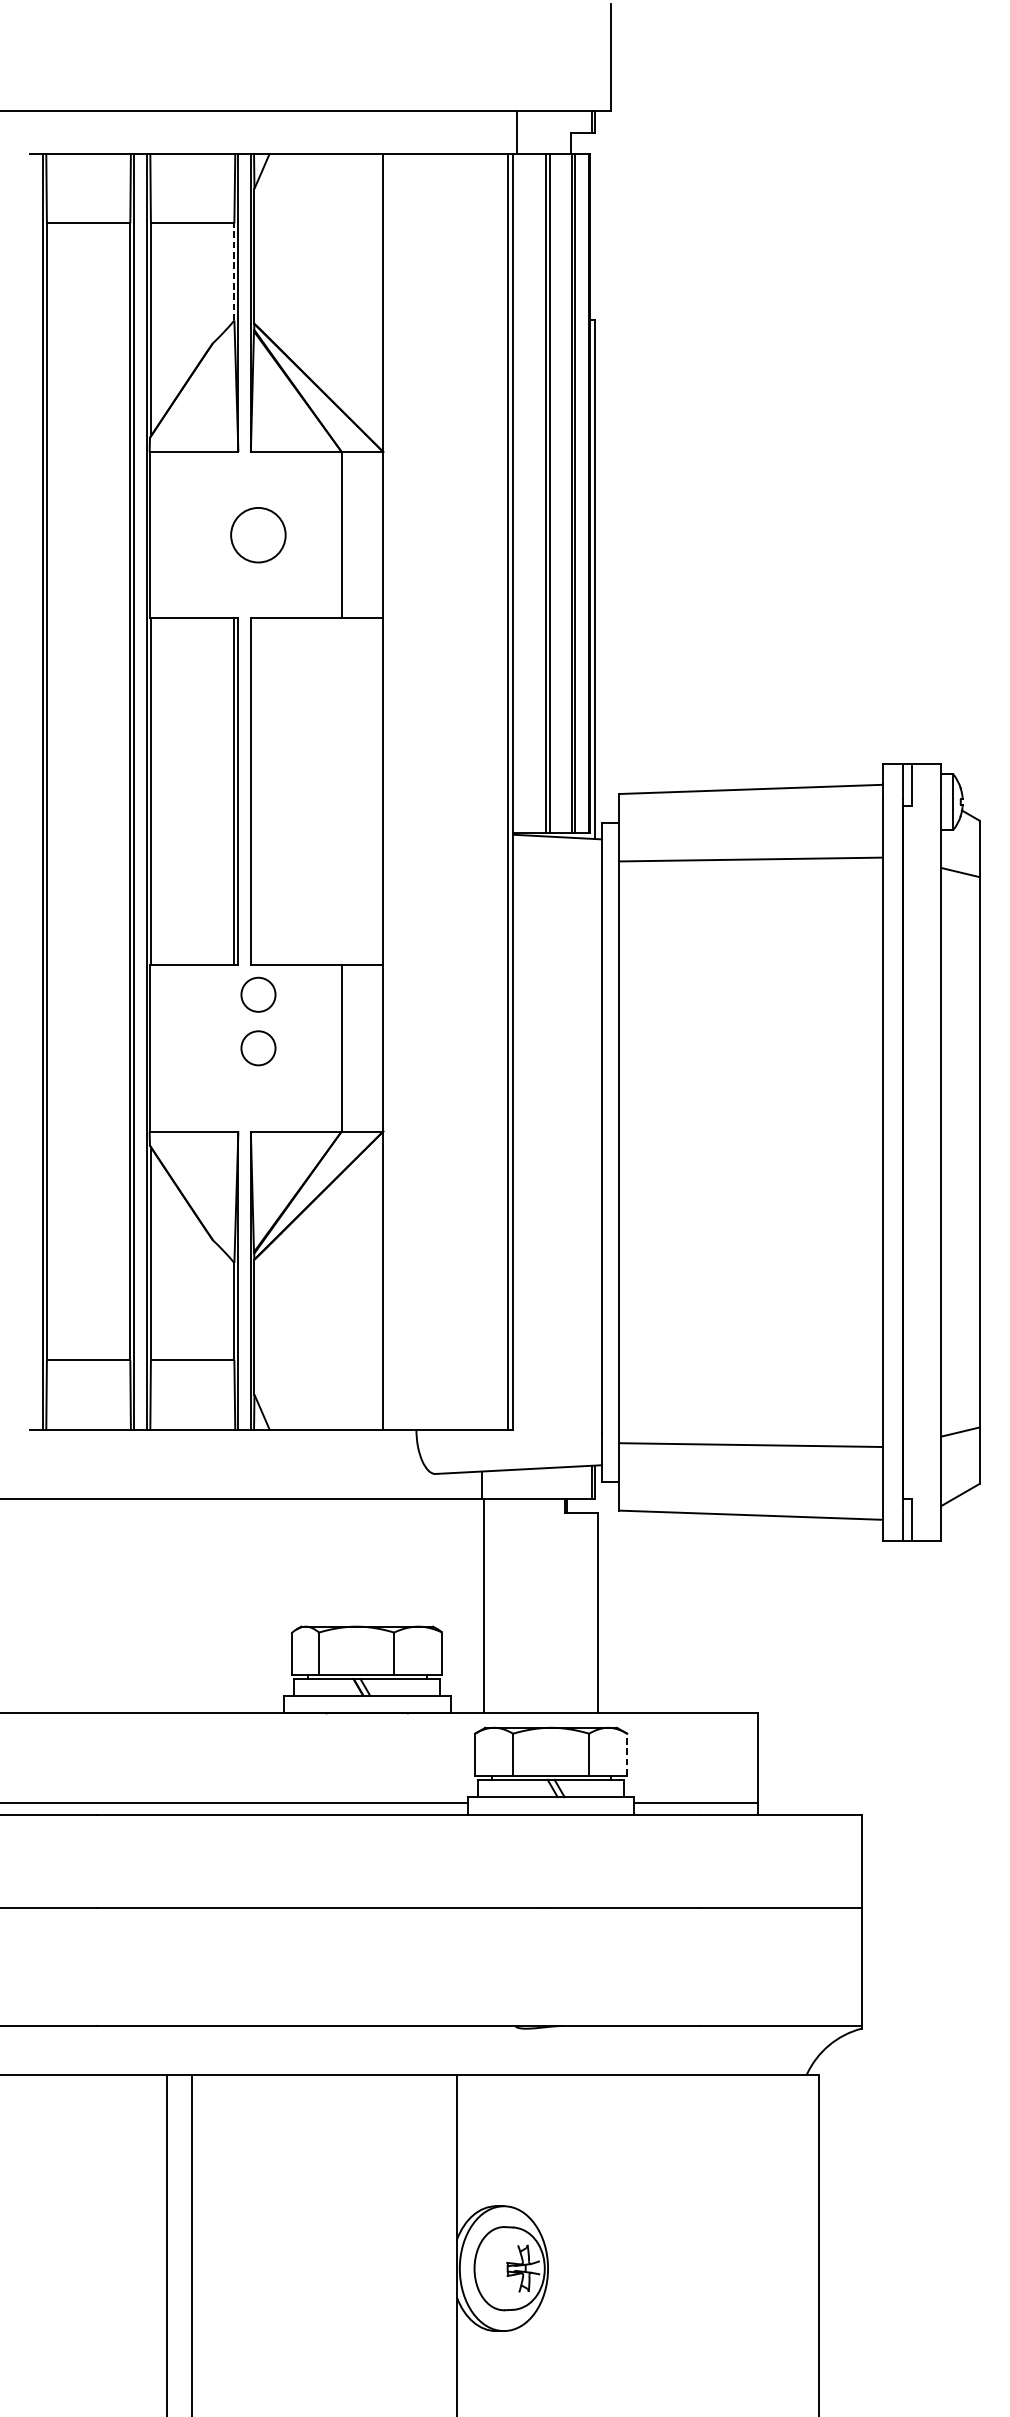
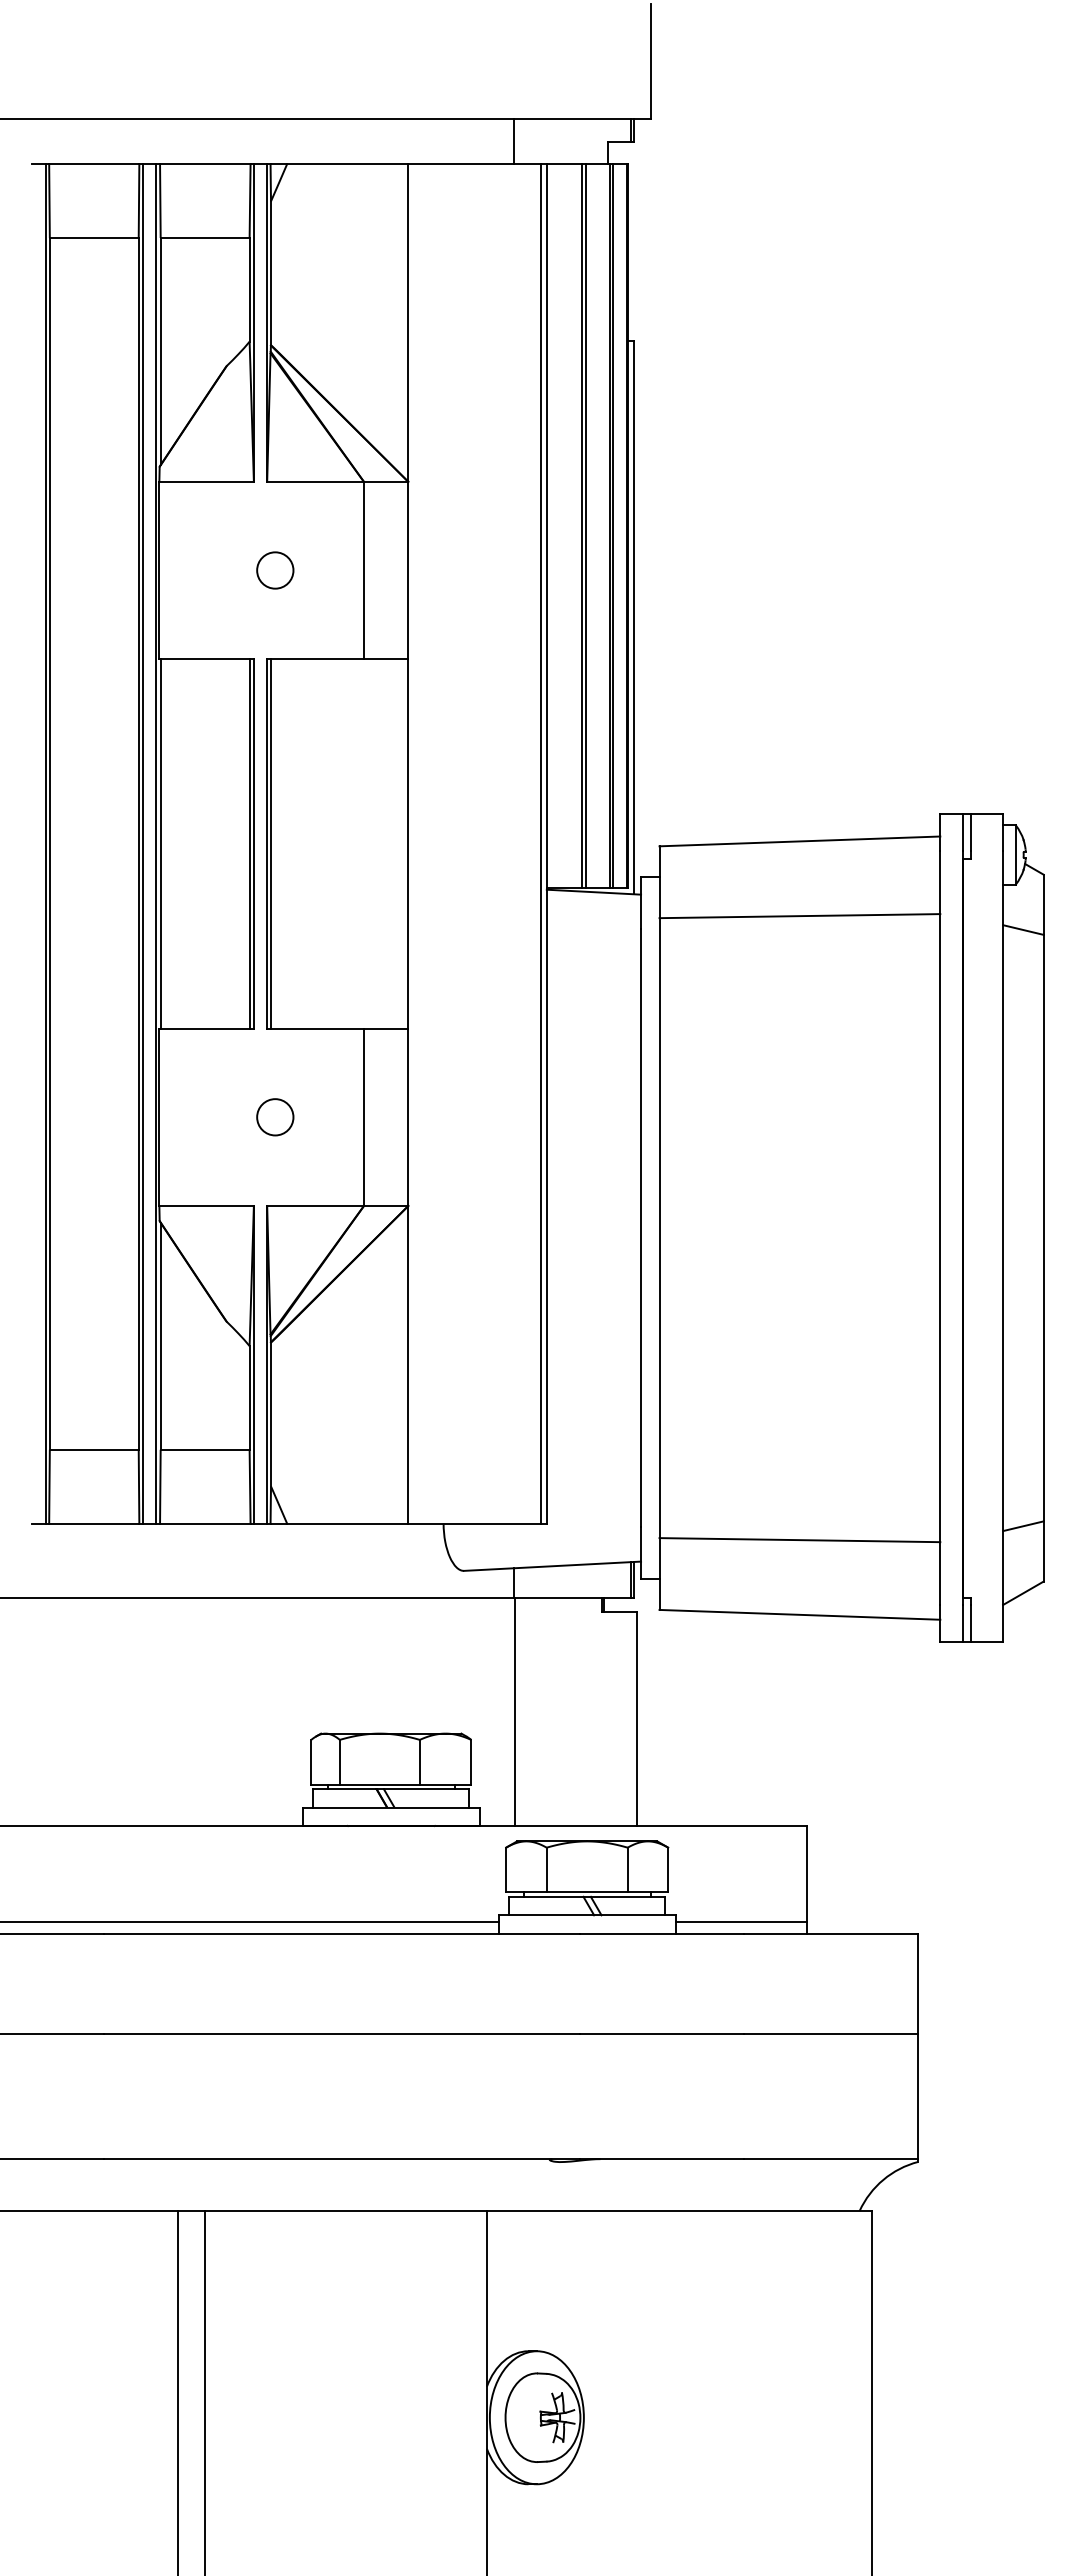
line: (516, 132) -> (513, 141), moved
line: (234, 271) -> (249, 289), dashed -> solid
circle: (258, 535) -> (275, 570), size x0.62
line: (254, 791) -> (271, 843), added
circle: (258, 995) -> (275, 1060), removed
line: (627, 1754) -> (668, 1869), dashed -> solid

